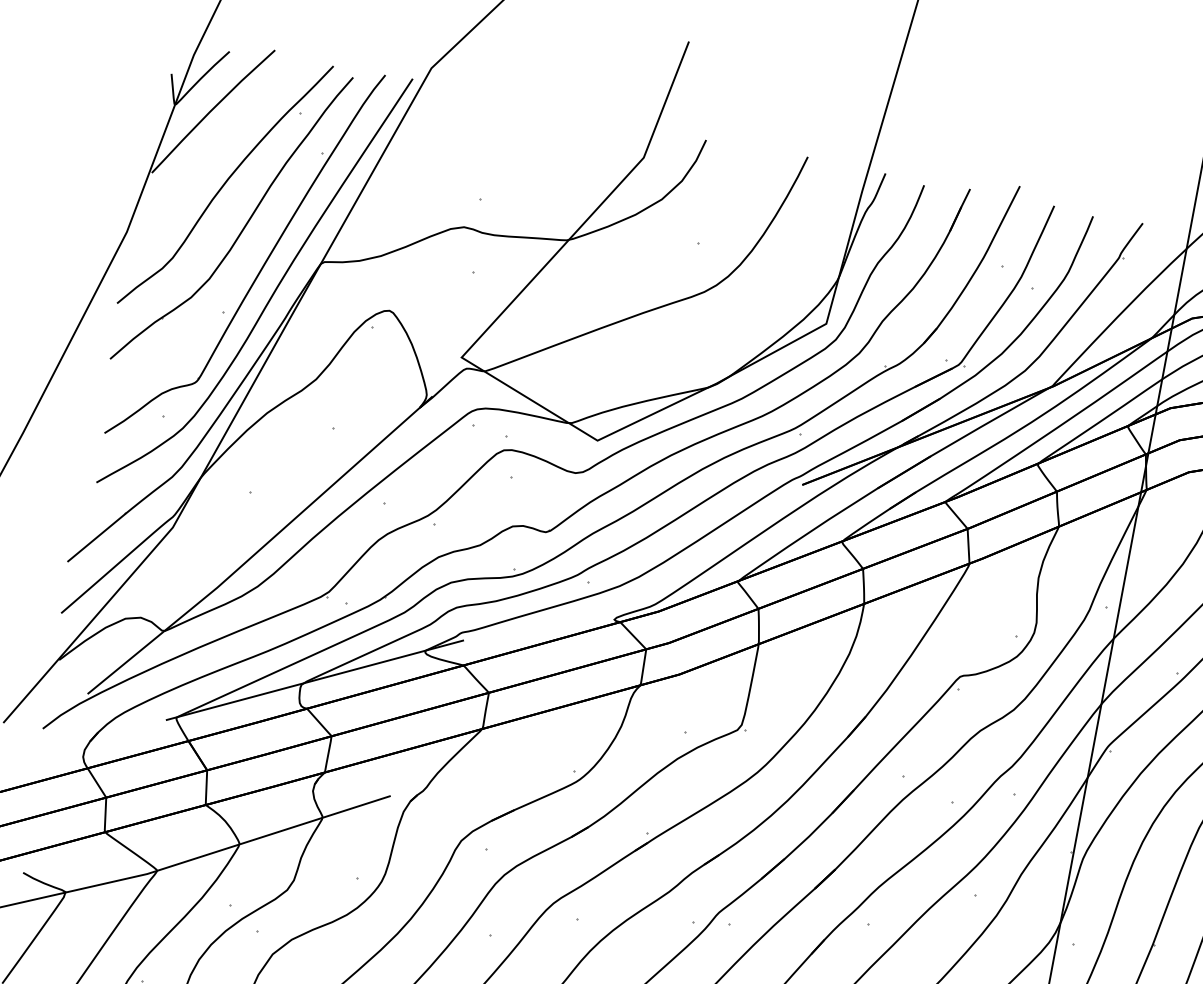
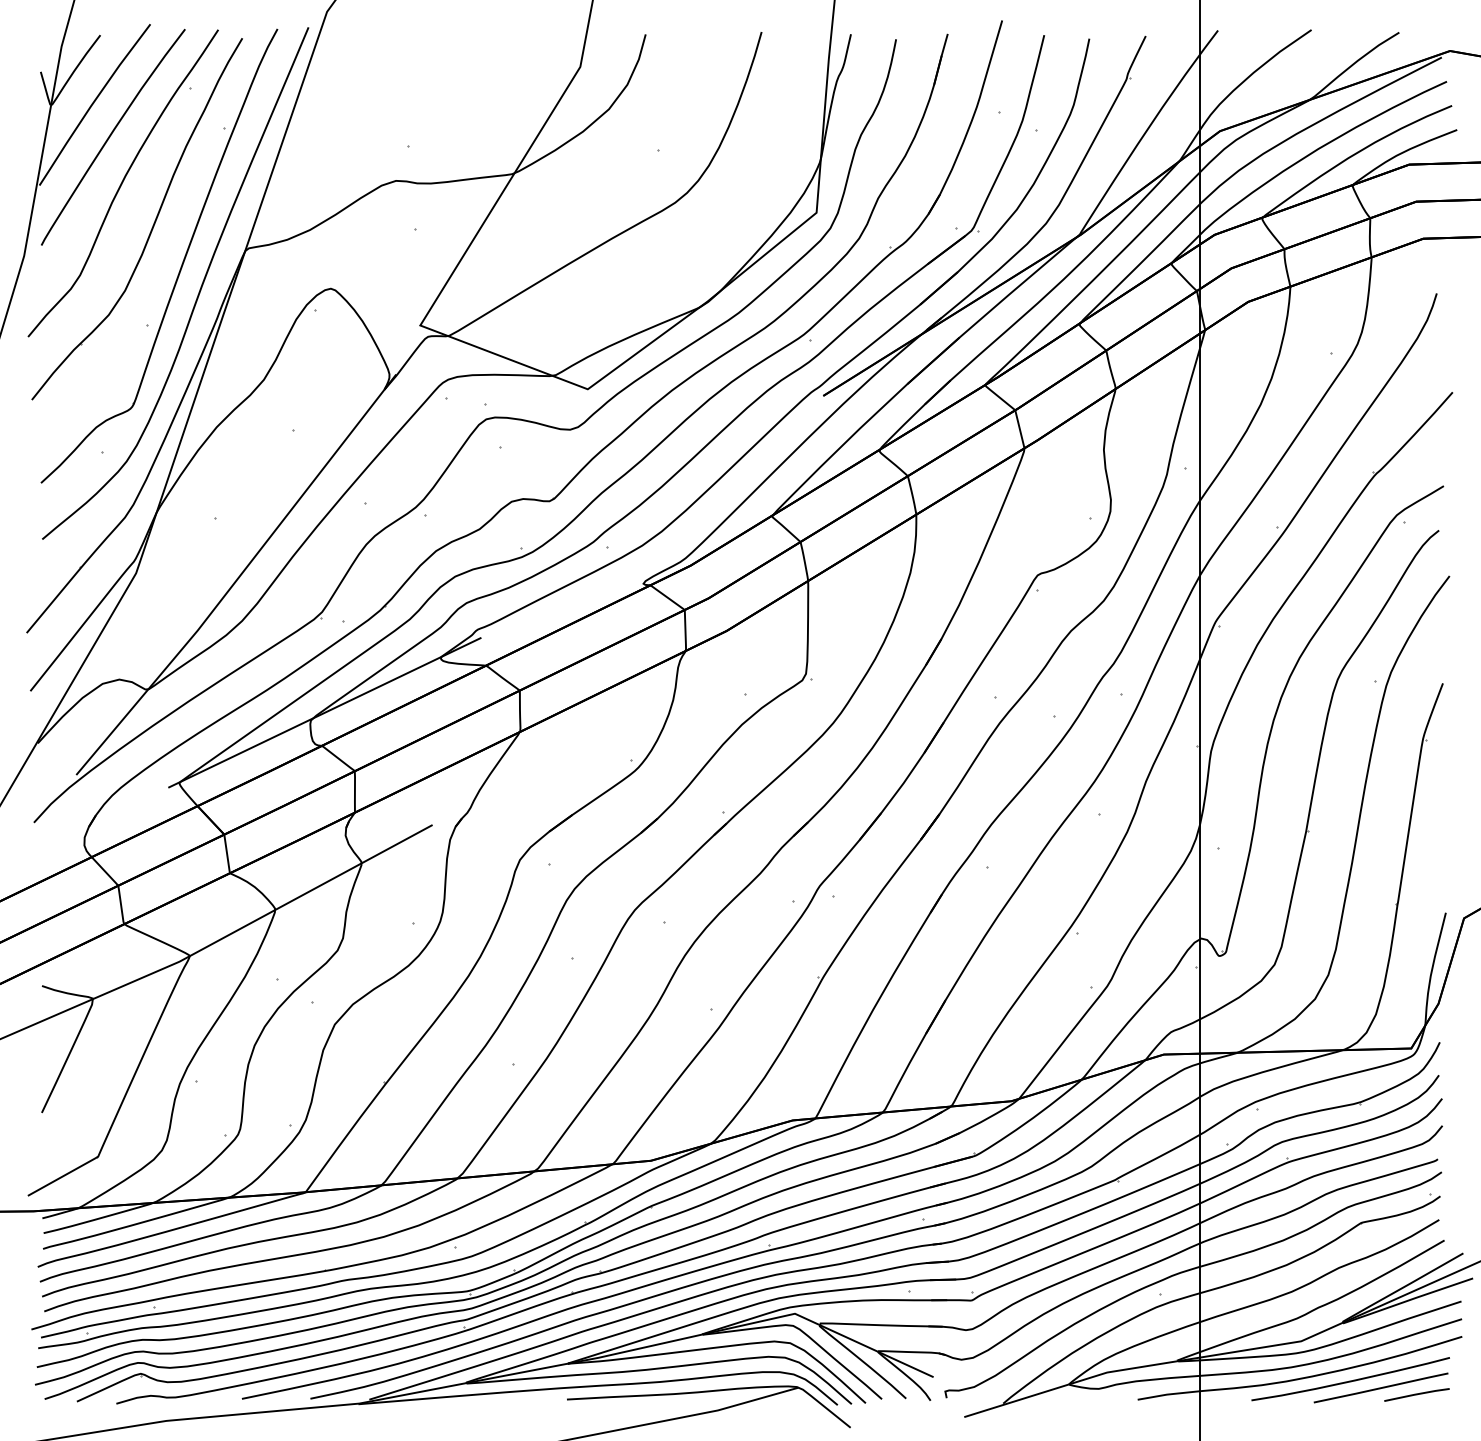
curve: (223, 140) -> (112, 134), added

